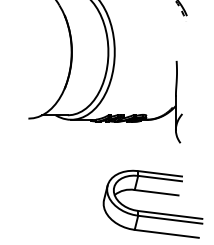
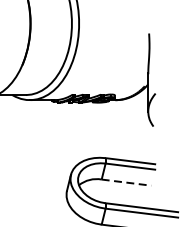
line: (157, 192) -> (127, 182), solid -> dashed

